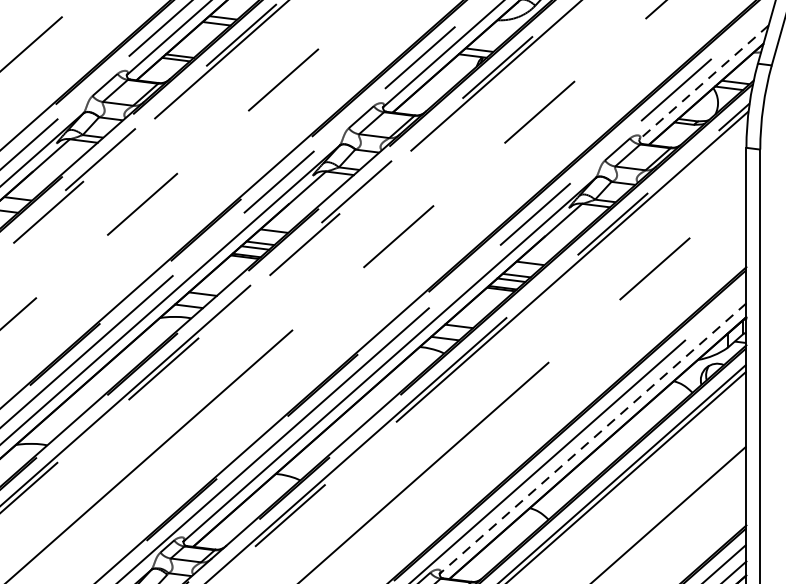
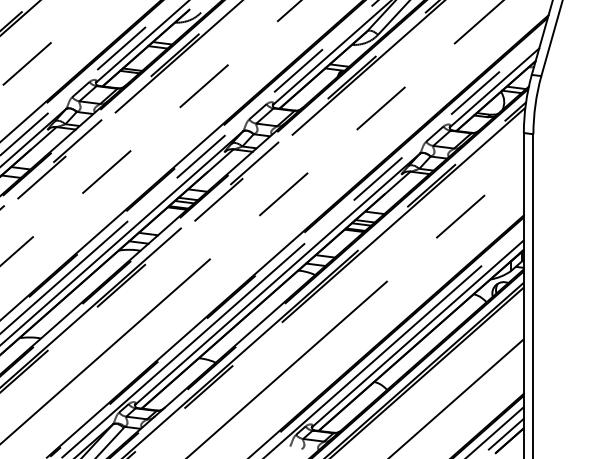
line: (703, 81) -> (494, 87), dashed -> solid
line: (592, 439) -> (417, 334), dashed -> solid

